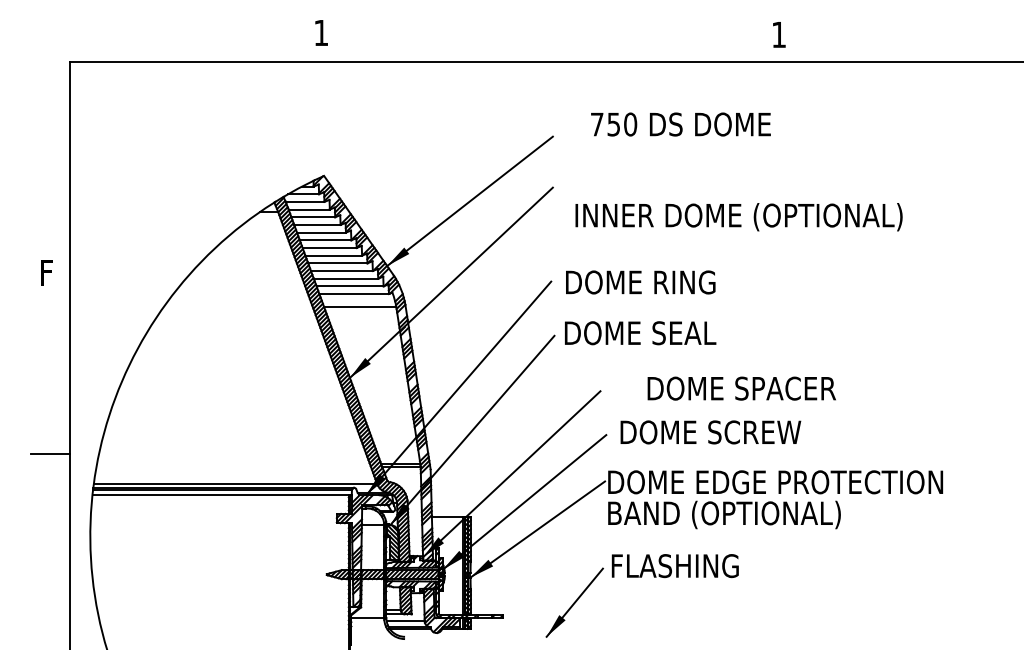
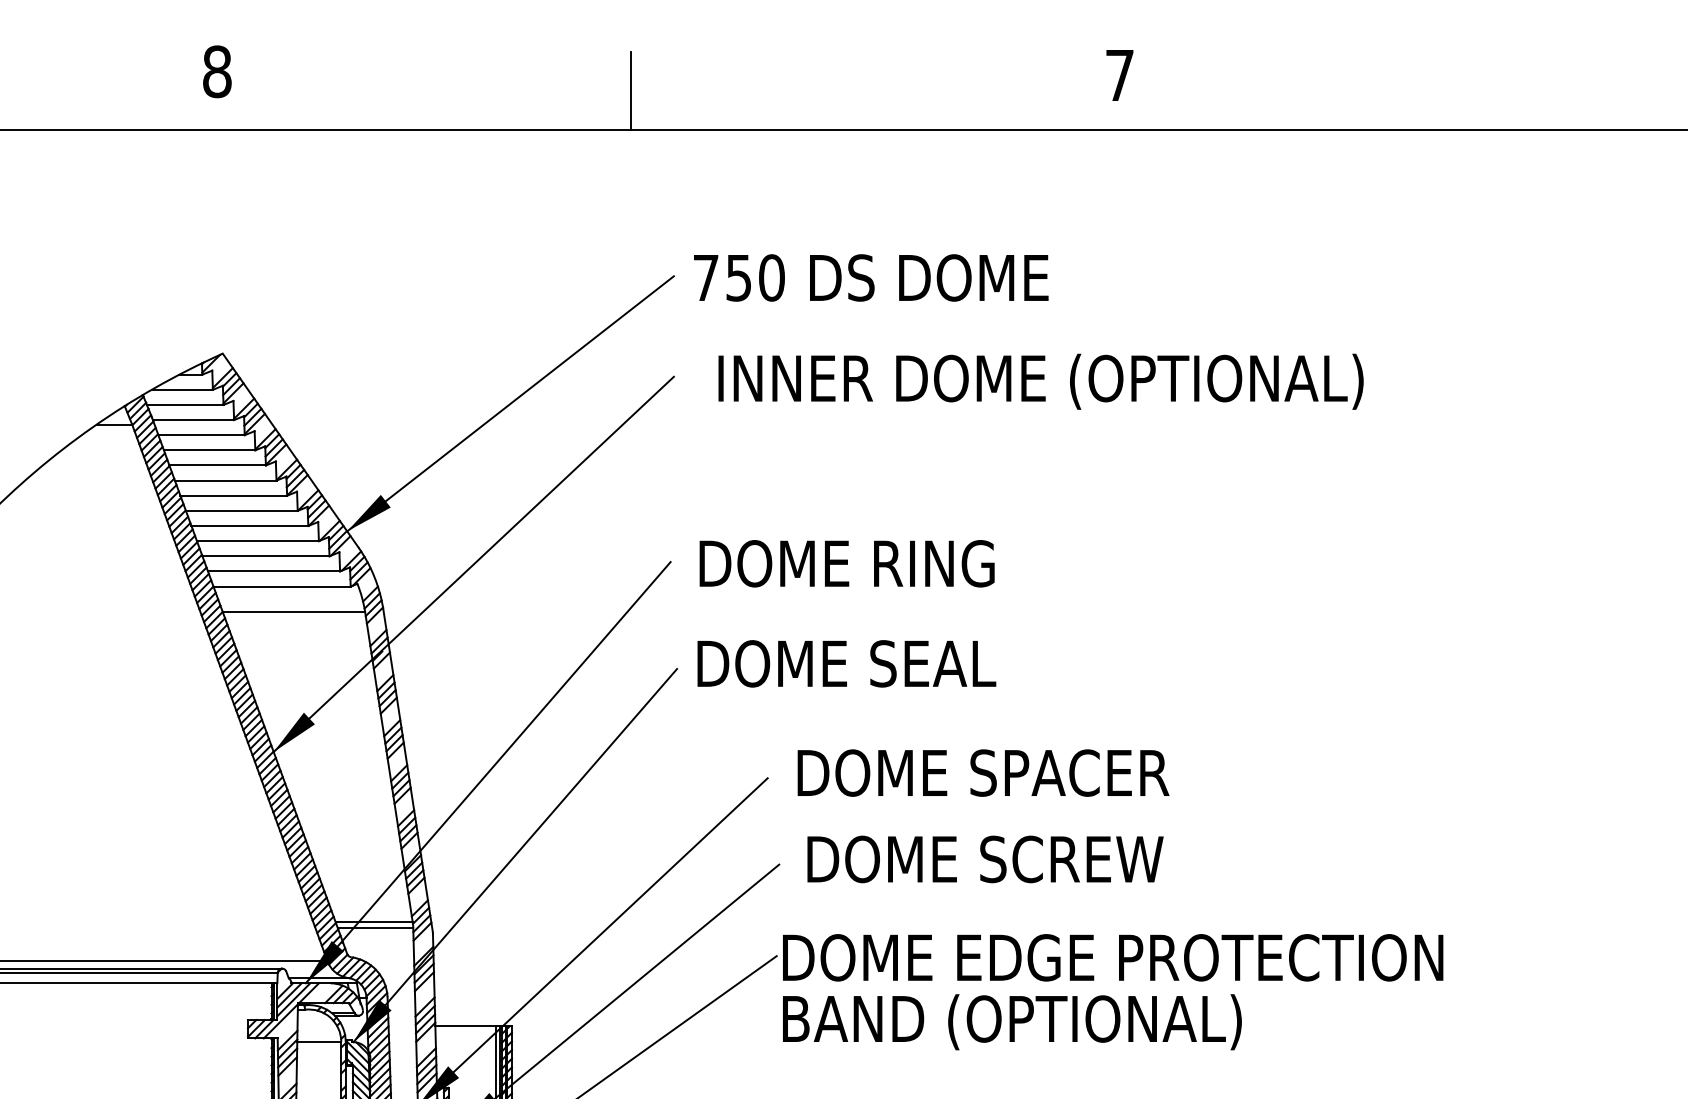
text: (321, 32) -> (217, 70), 1 -> 8
text: (778, 34) -> (1118, 74), 1 -> 7
line: (530, 42) -> (629, 90), added
text: (680, 124) -> (870, 277), moved
text: (738, 217) -> (1039, 382), moved
text: (741, 388) -> (982, 772), moved

